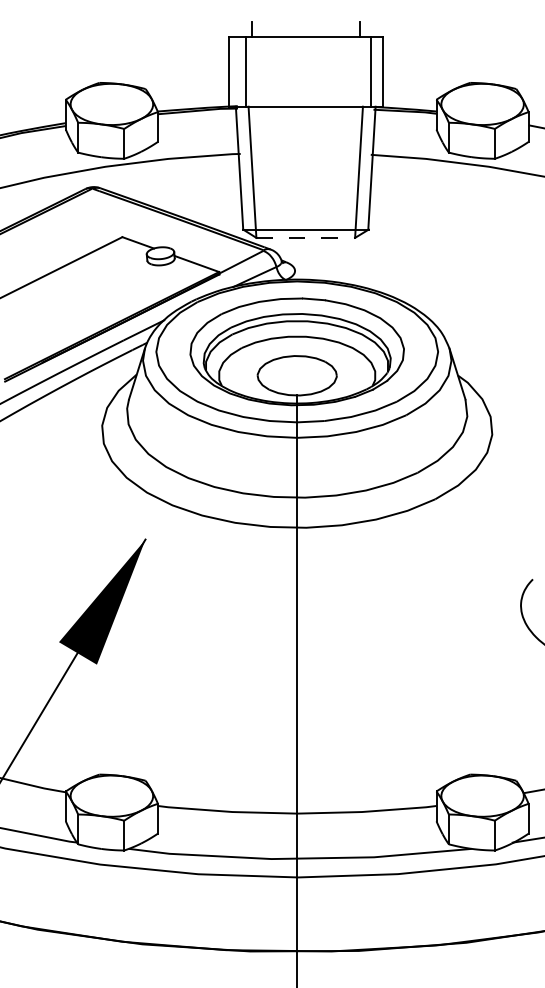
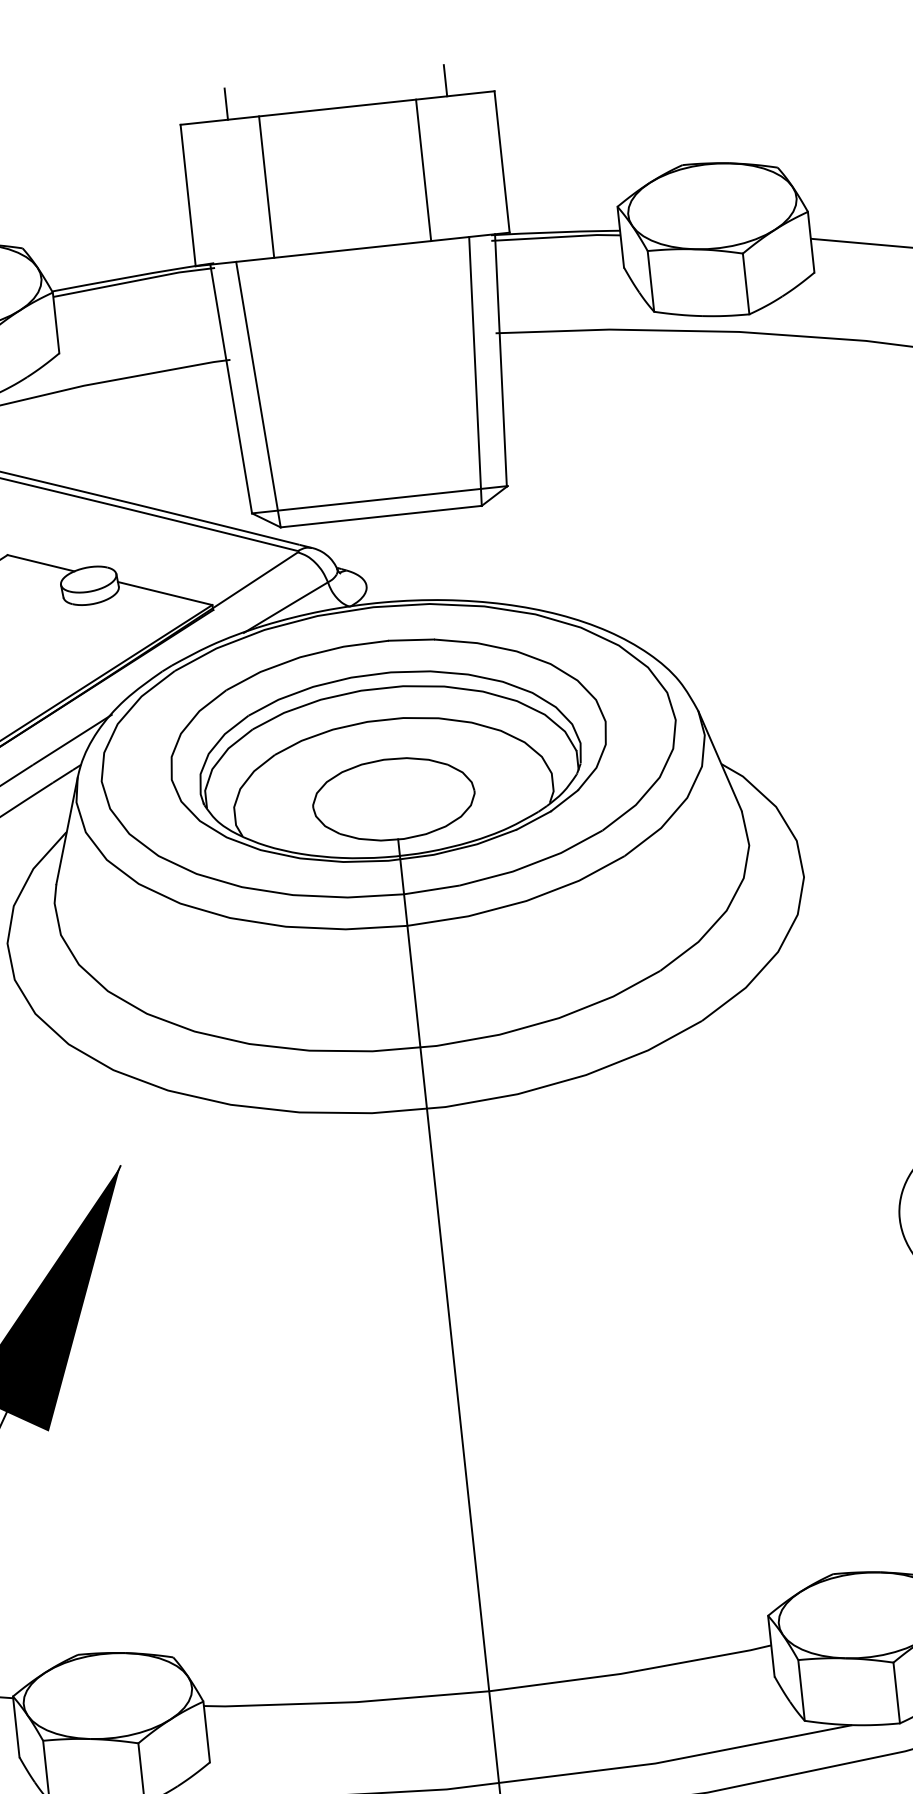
line: (246, 71) -> (267, 186), moved
line: (371, 71) -> (423, 169), moved
line: (306, 237) -> (382, 515), dashed -> solid

